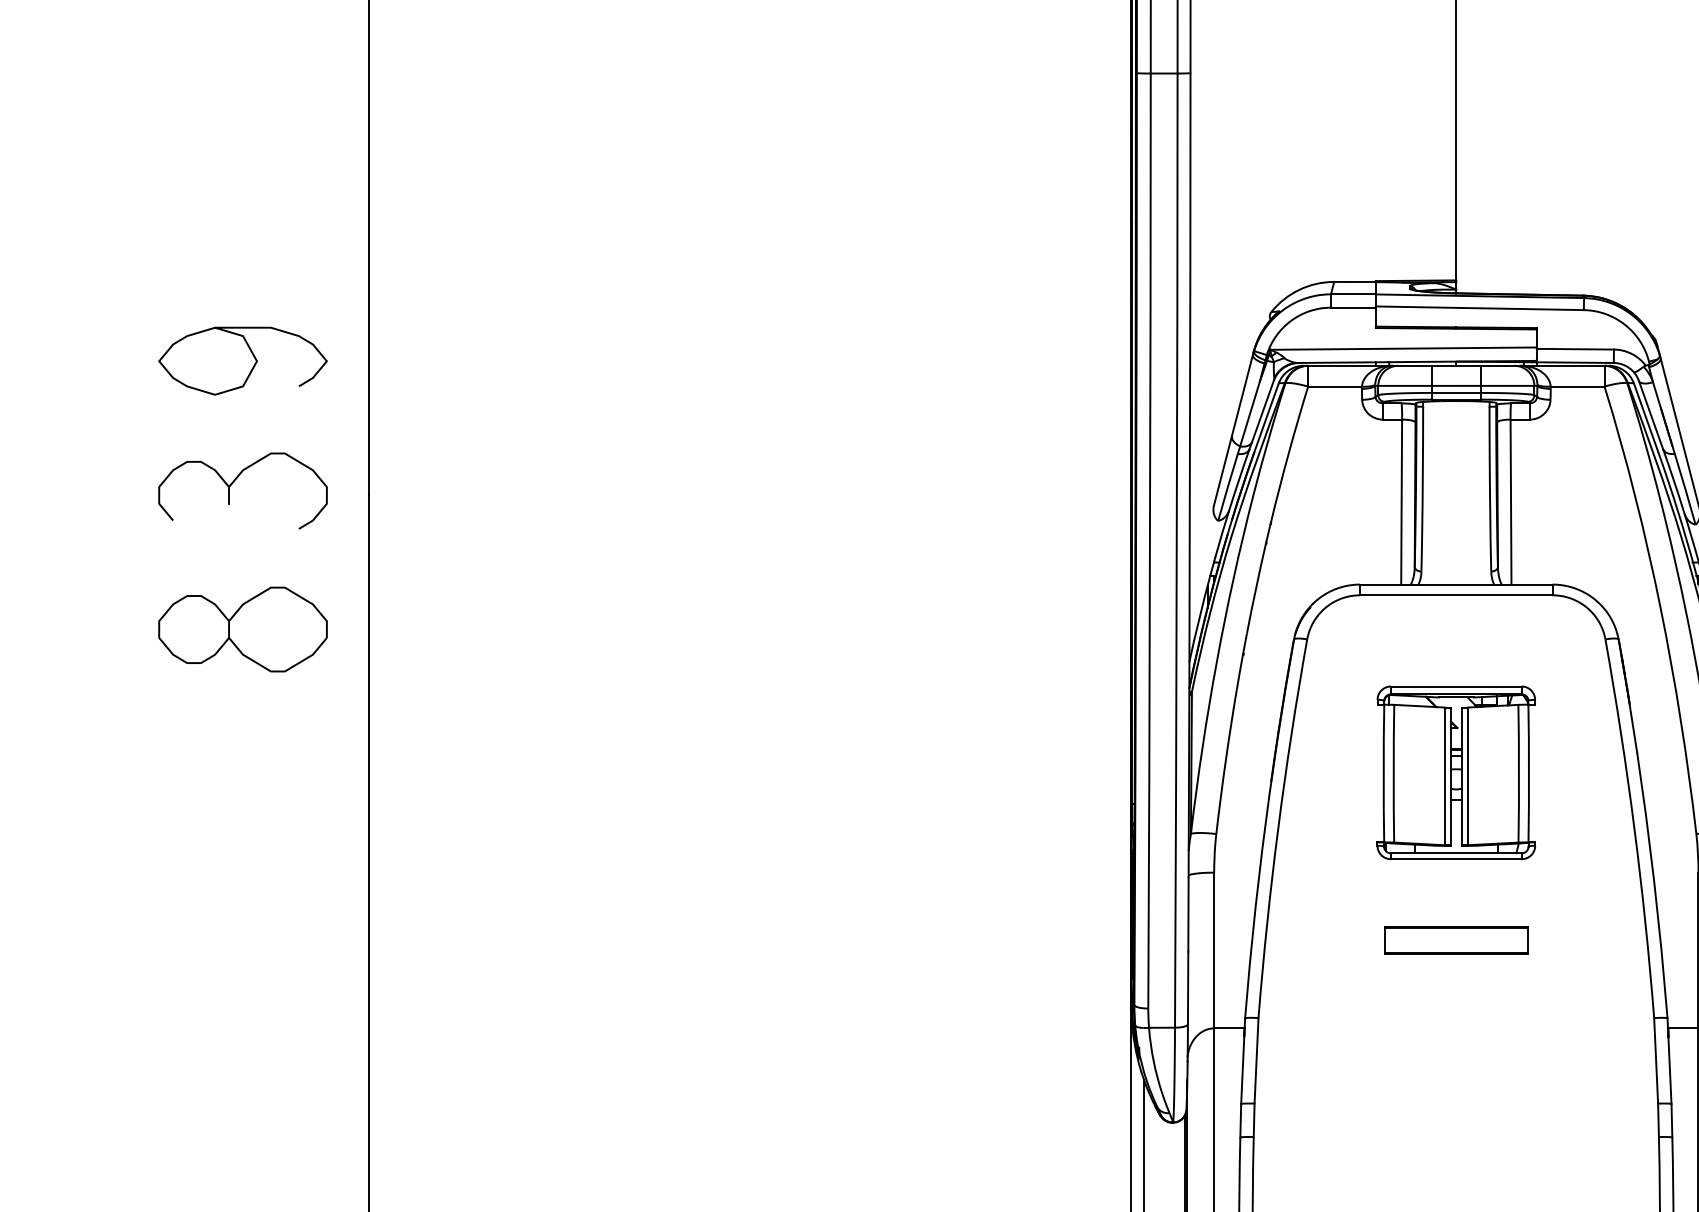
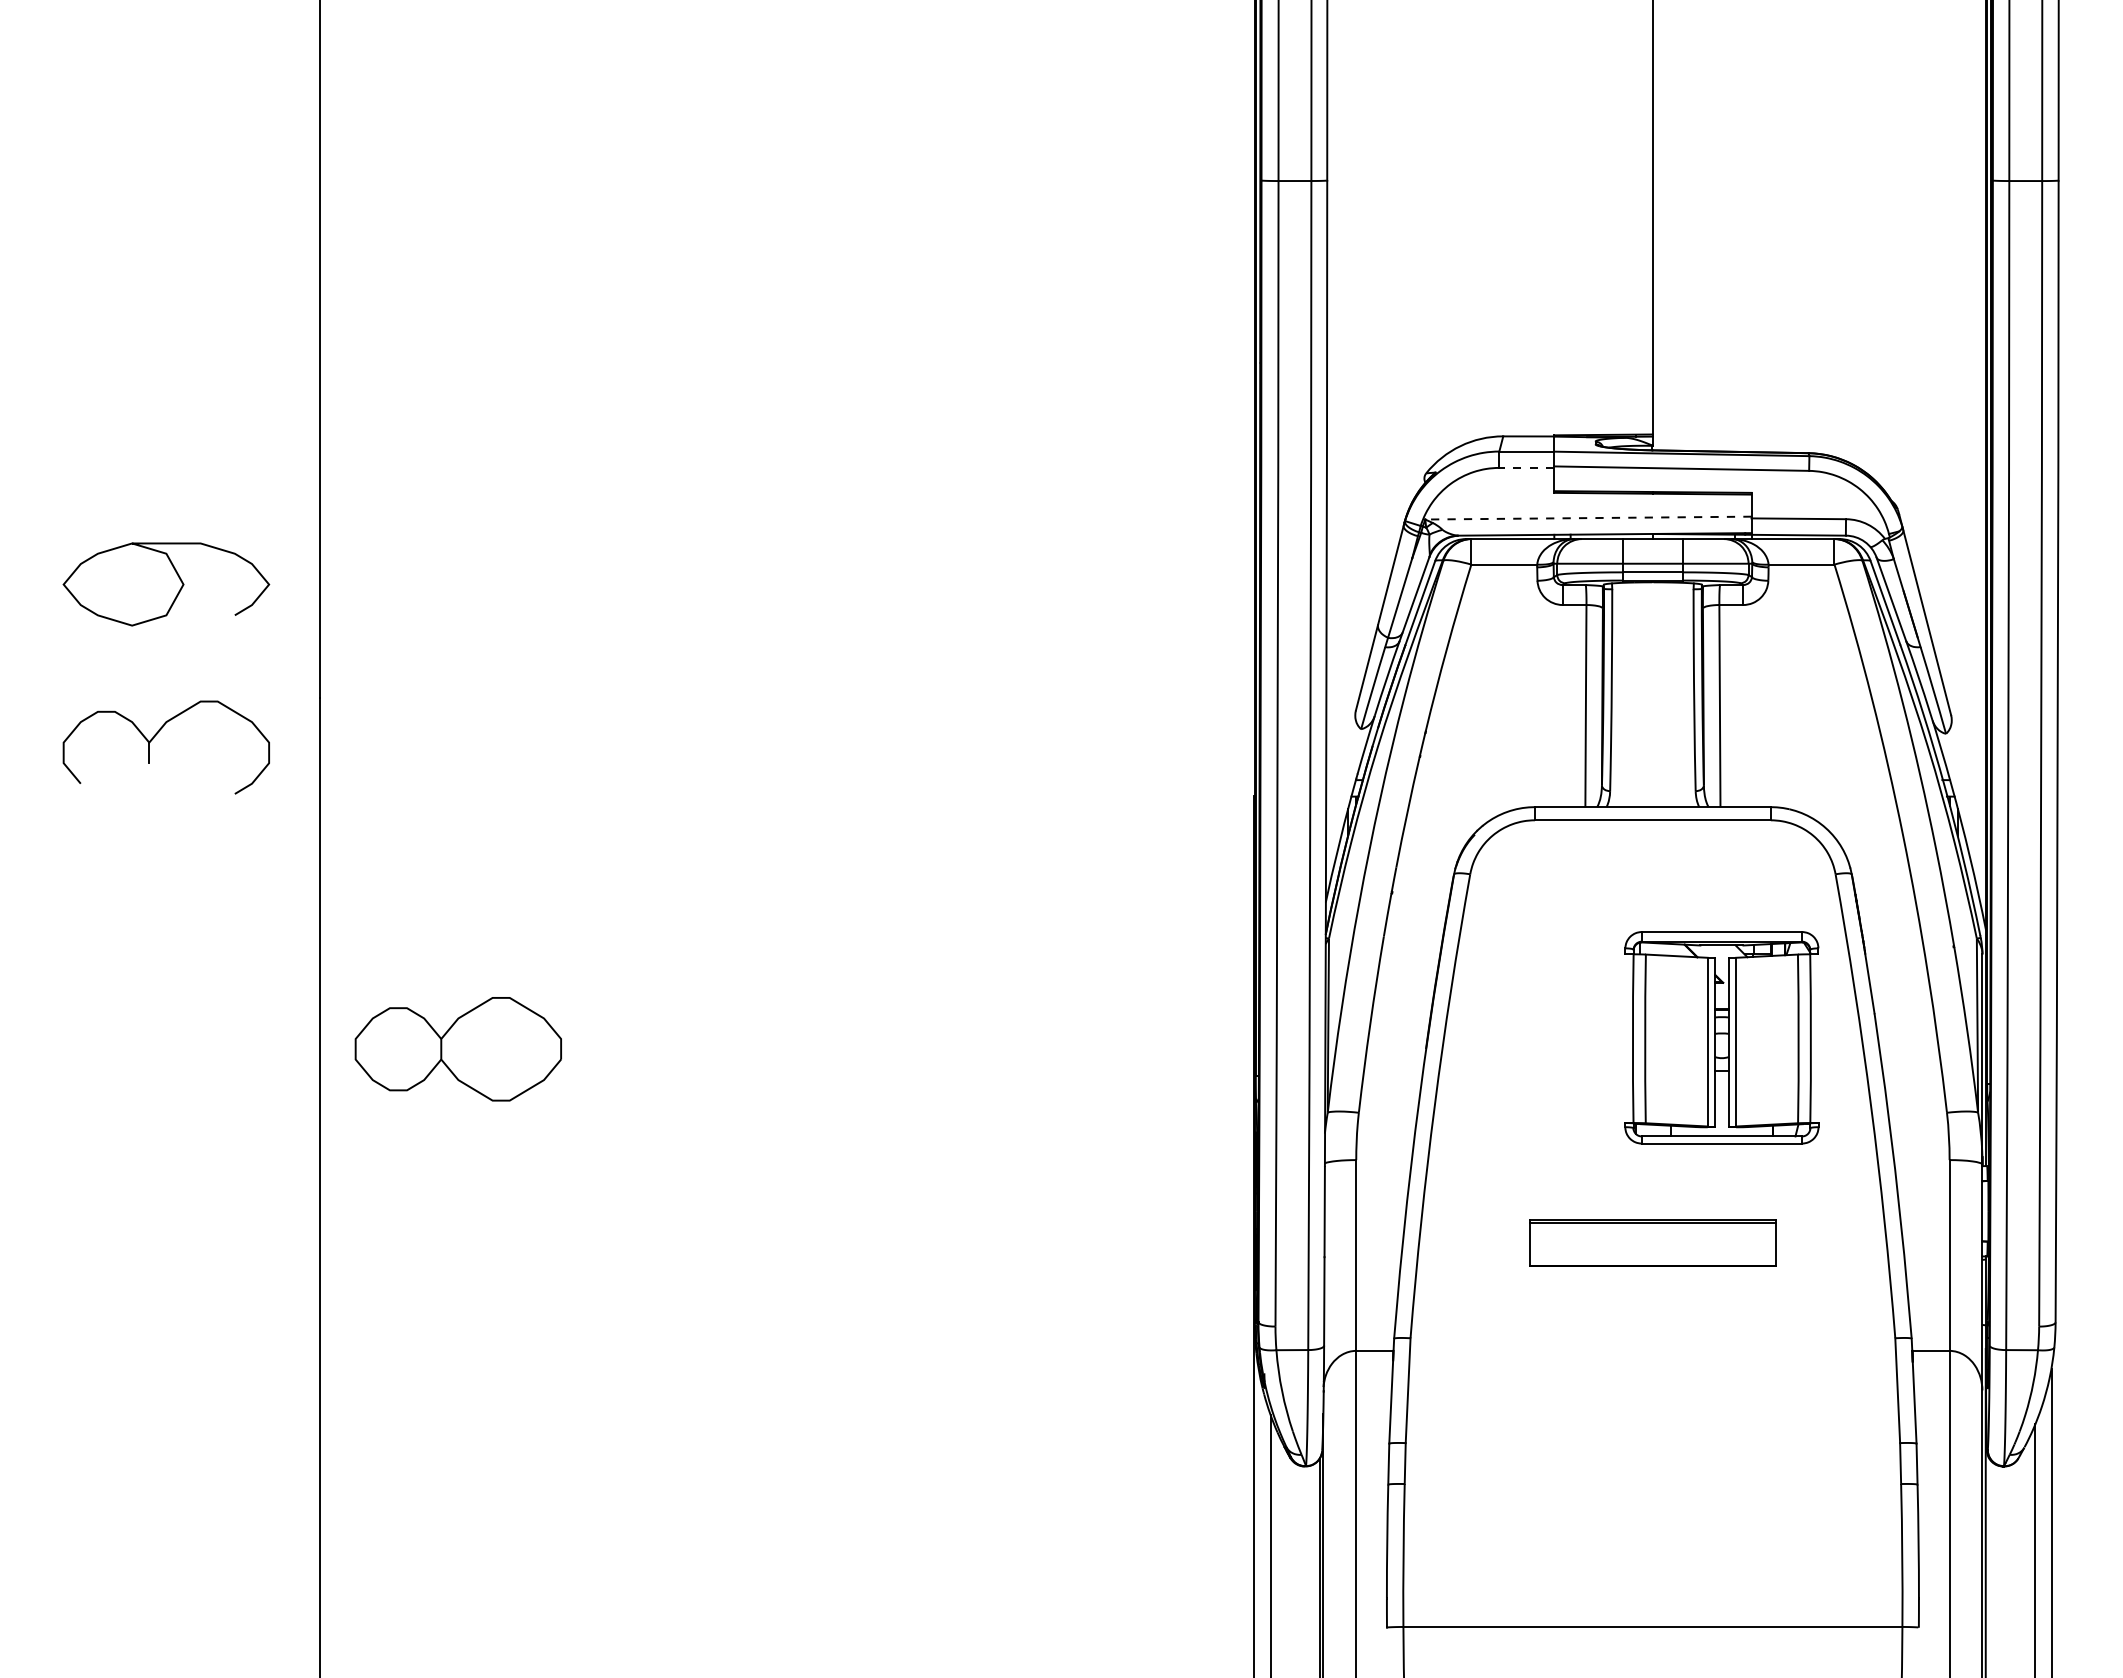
line: (1353, 307) -> (1526, 467), solid -> dashed
line: (1402, 348) -> (1587, 518), solid -> dashed
curve: (252, 355) -> (178, 577), moved
part: (232, 484) -> (153, 739), moved
part: (242, 629) -> (457, 1049), moved
part: (1455, 772) -> (1721, 1037), moved
part: (1455, 939) -> (1652, 1242), size x1.4

